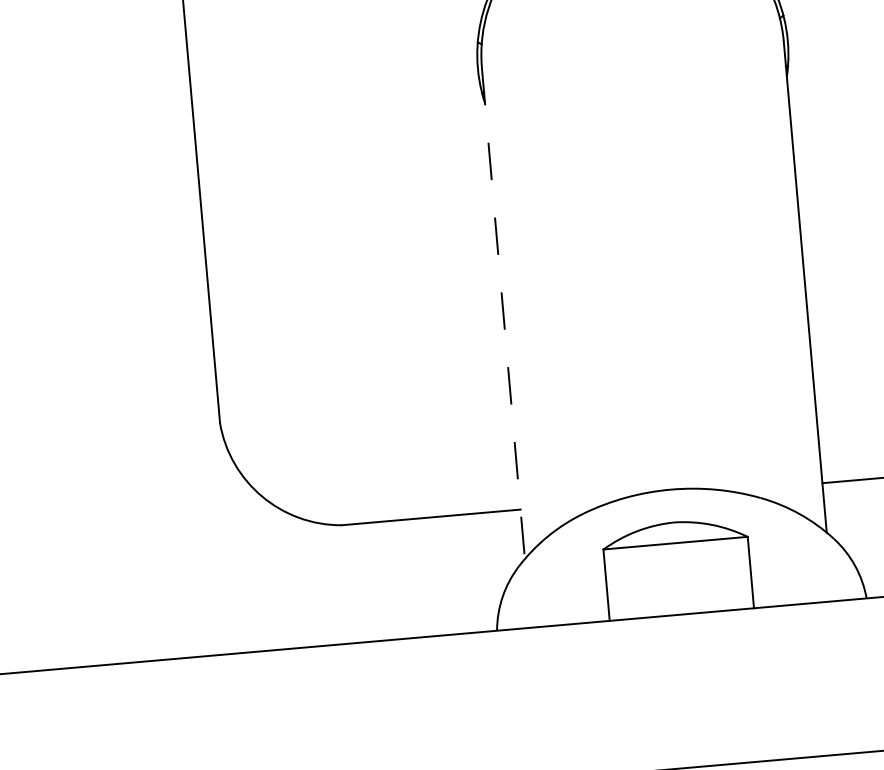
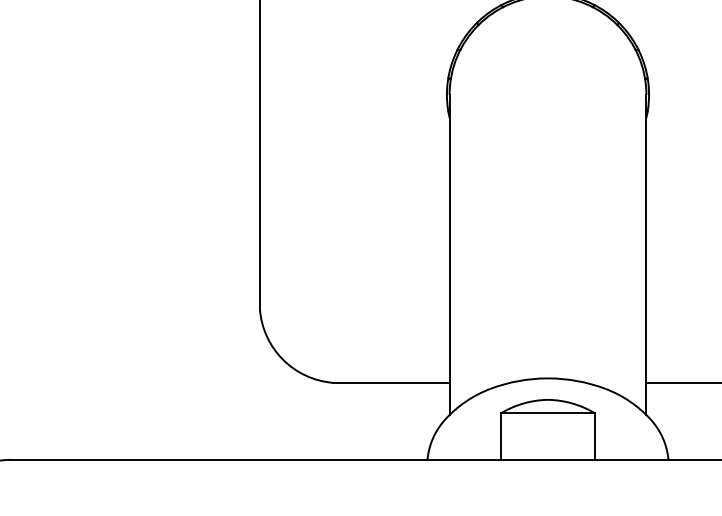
line: (503, 314) -> (449, 255), dashed -> solid

